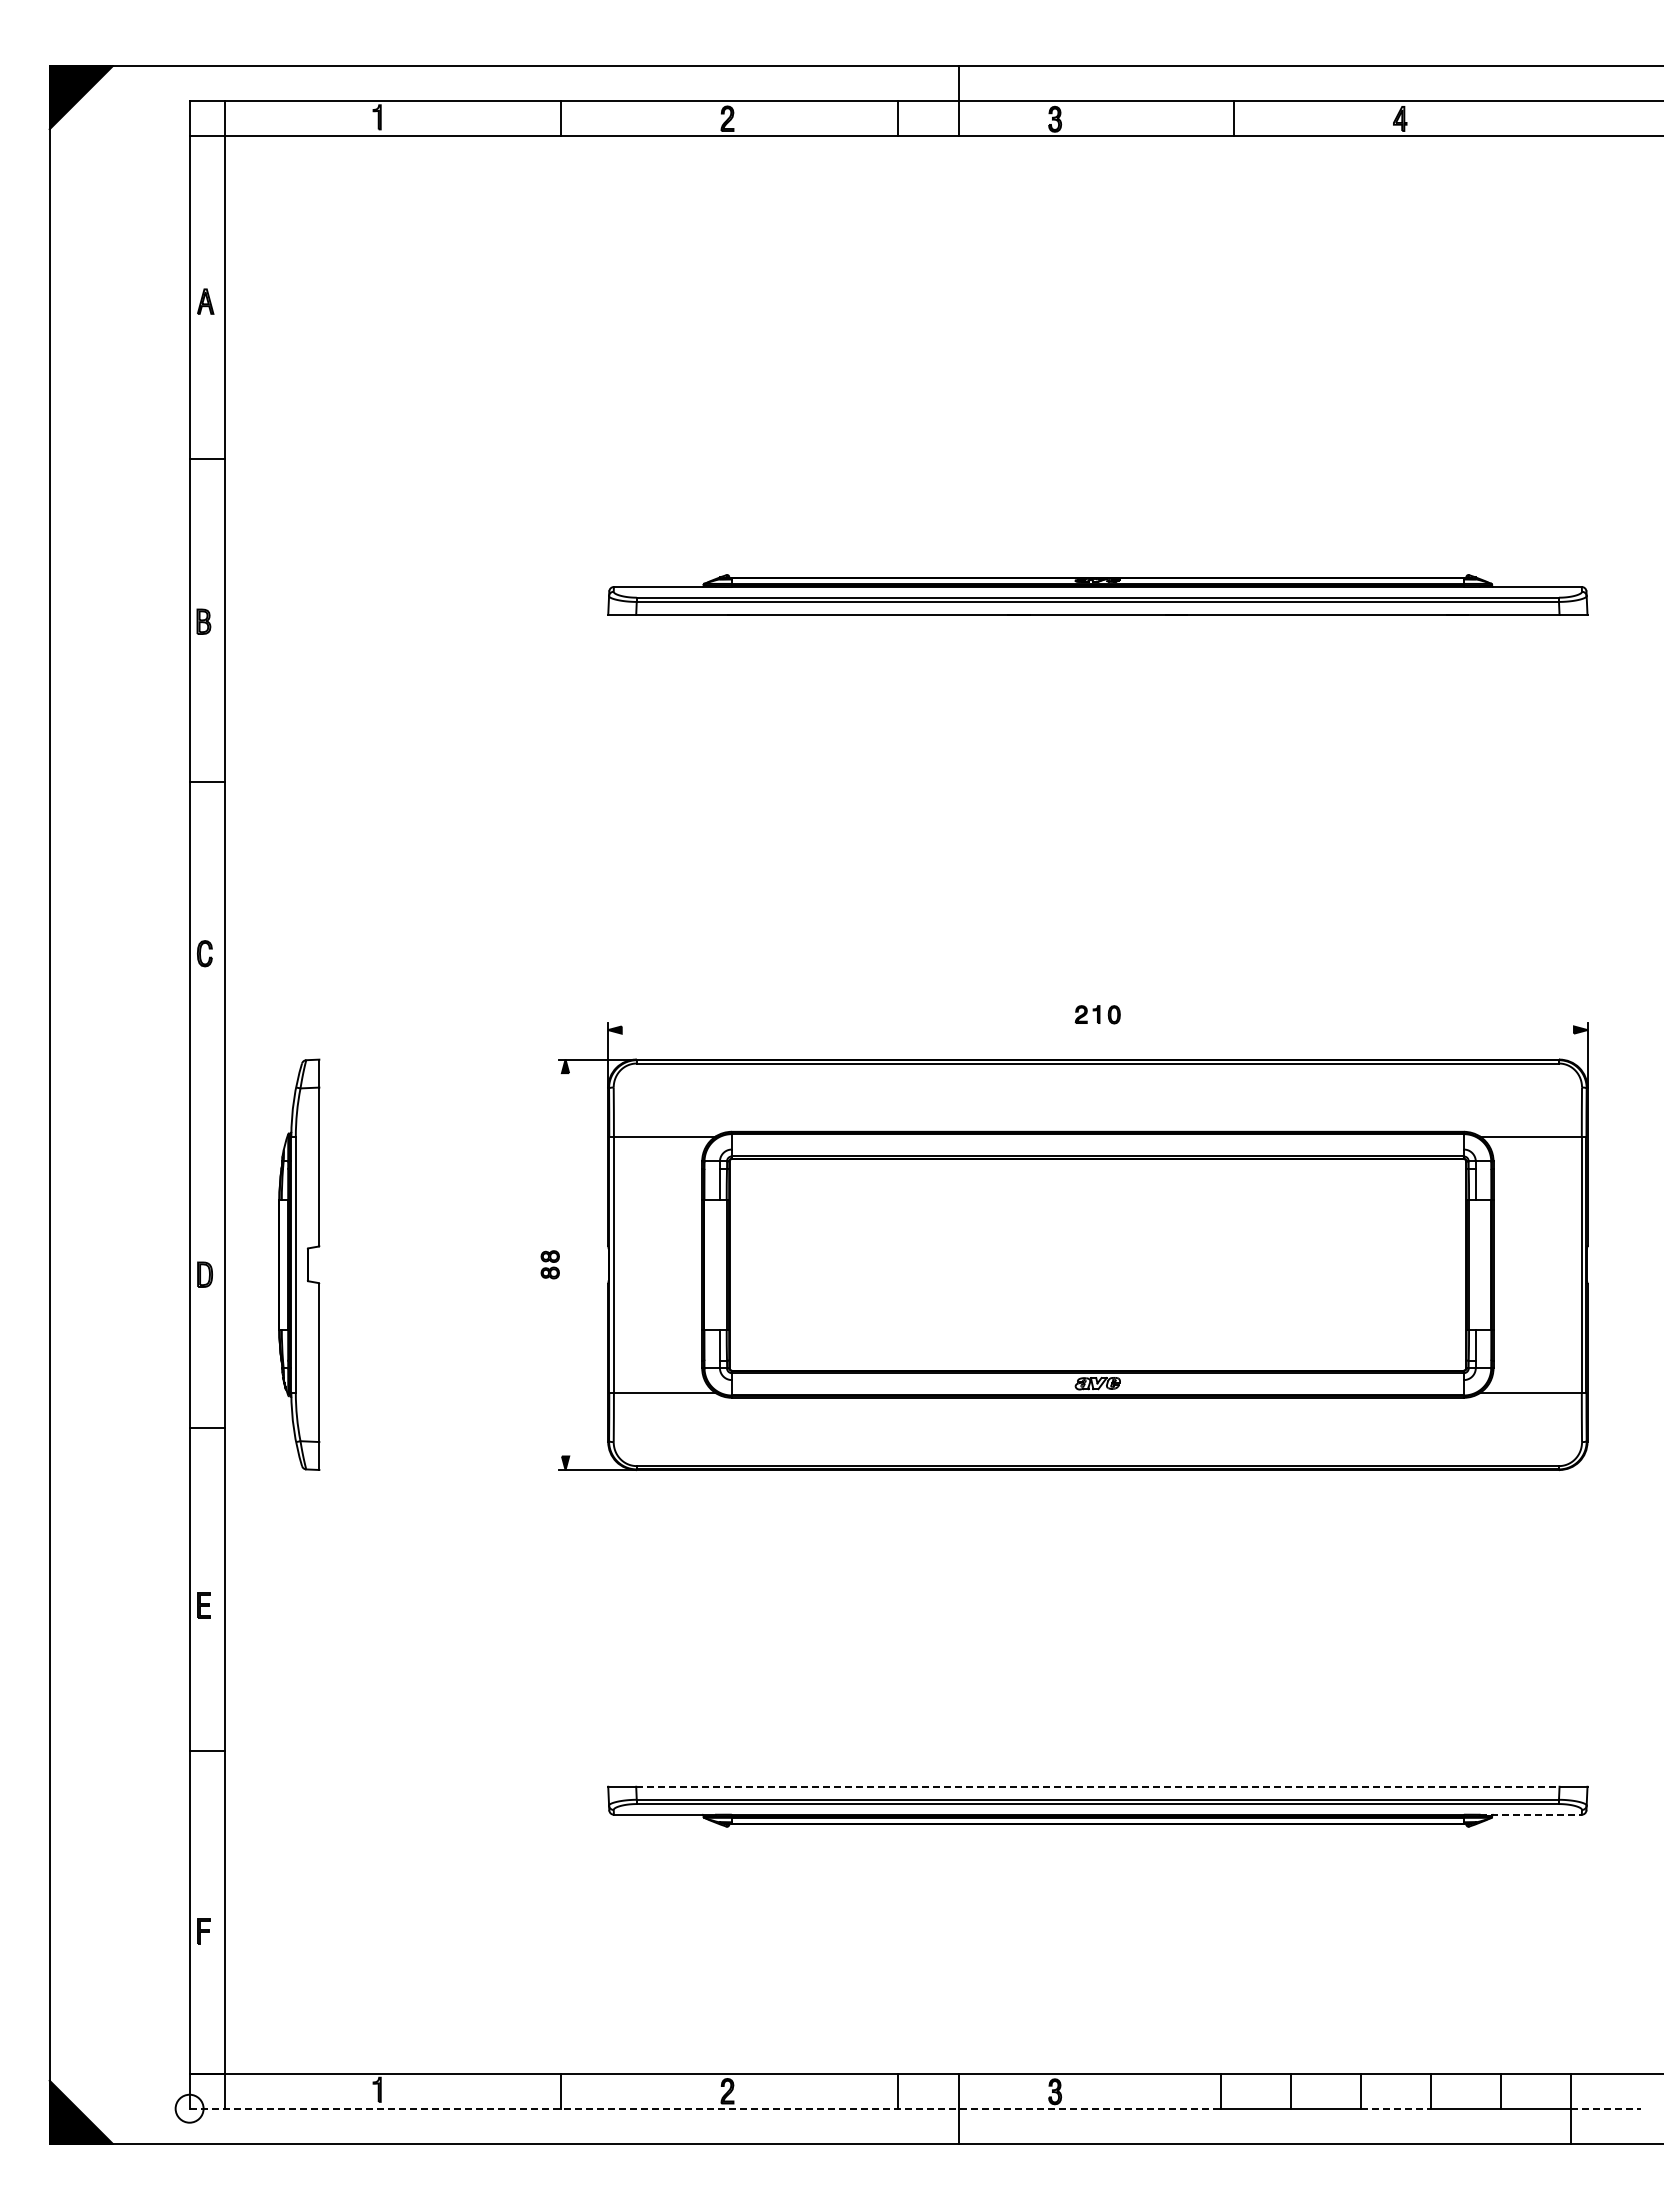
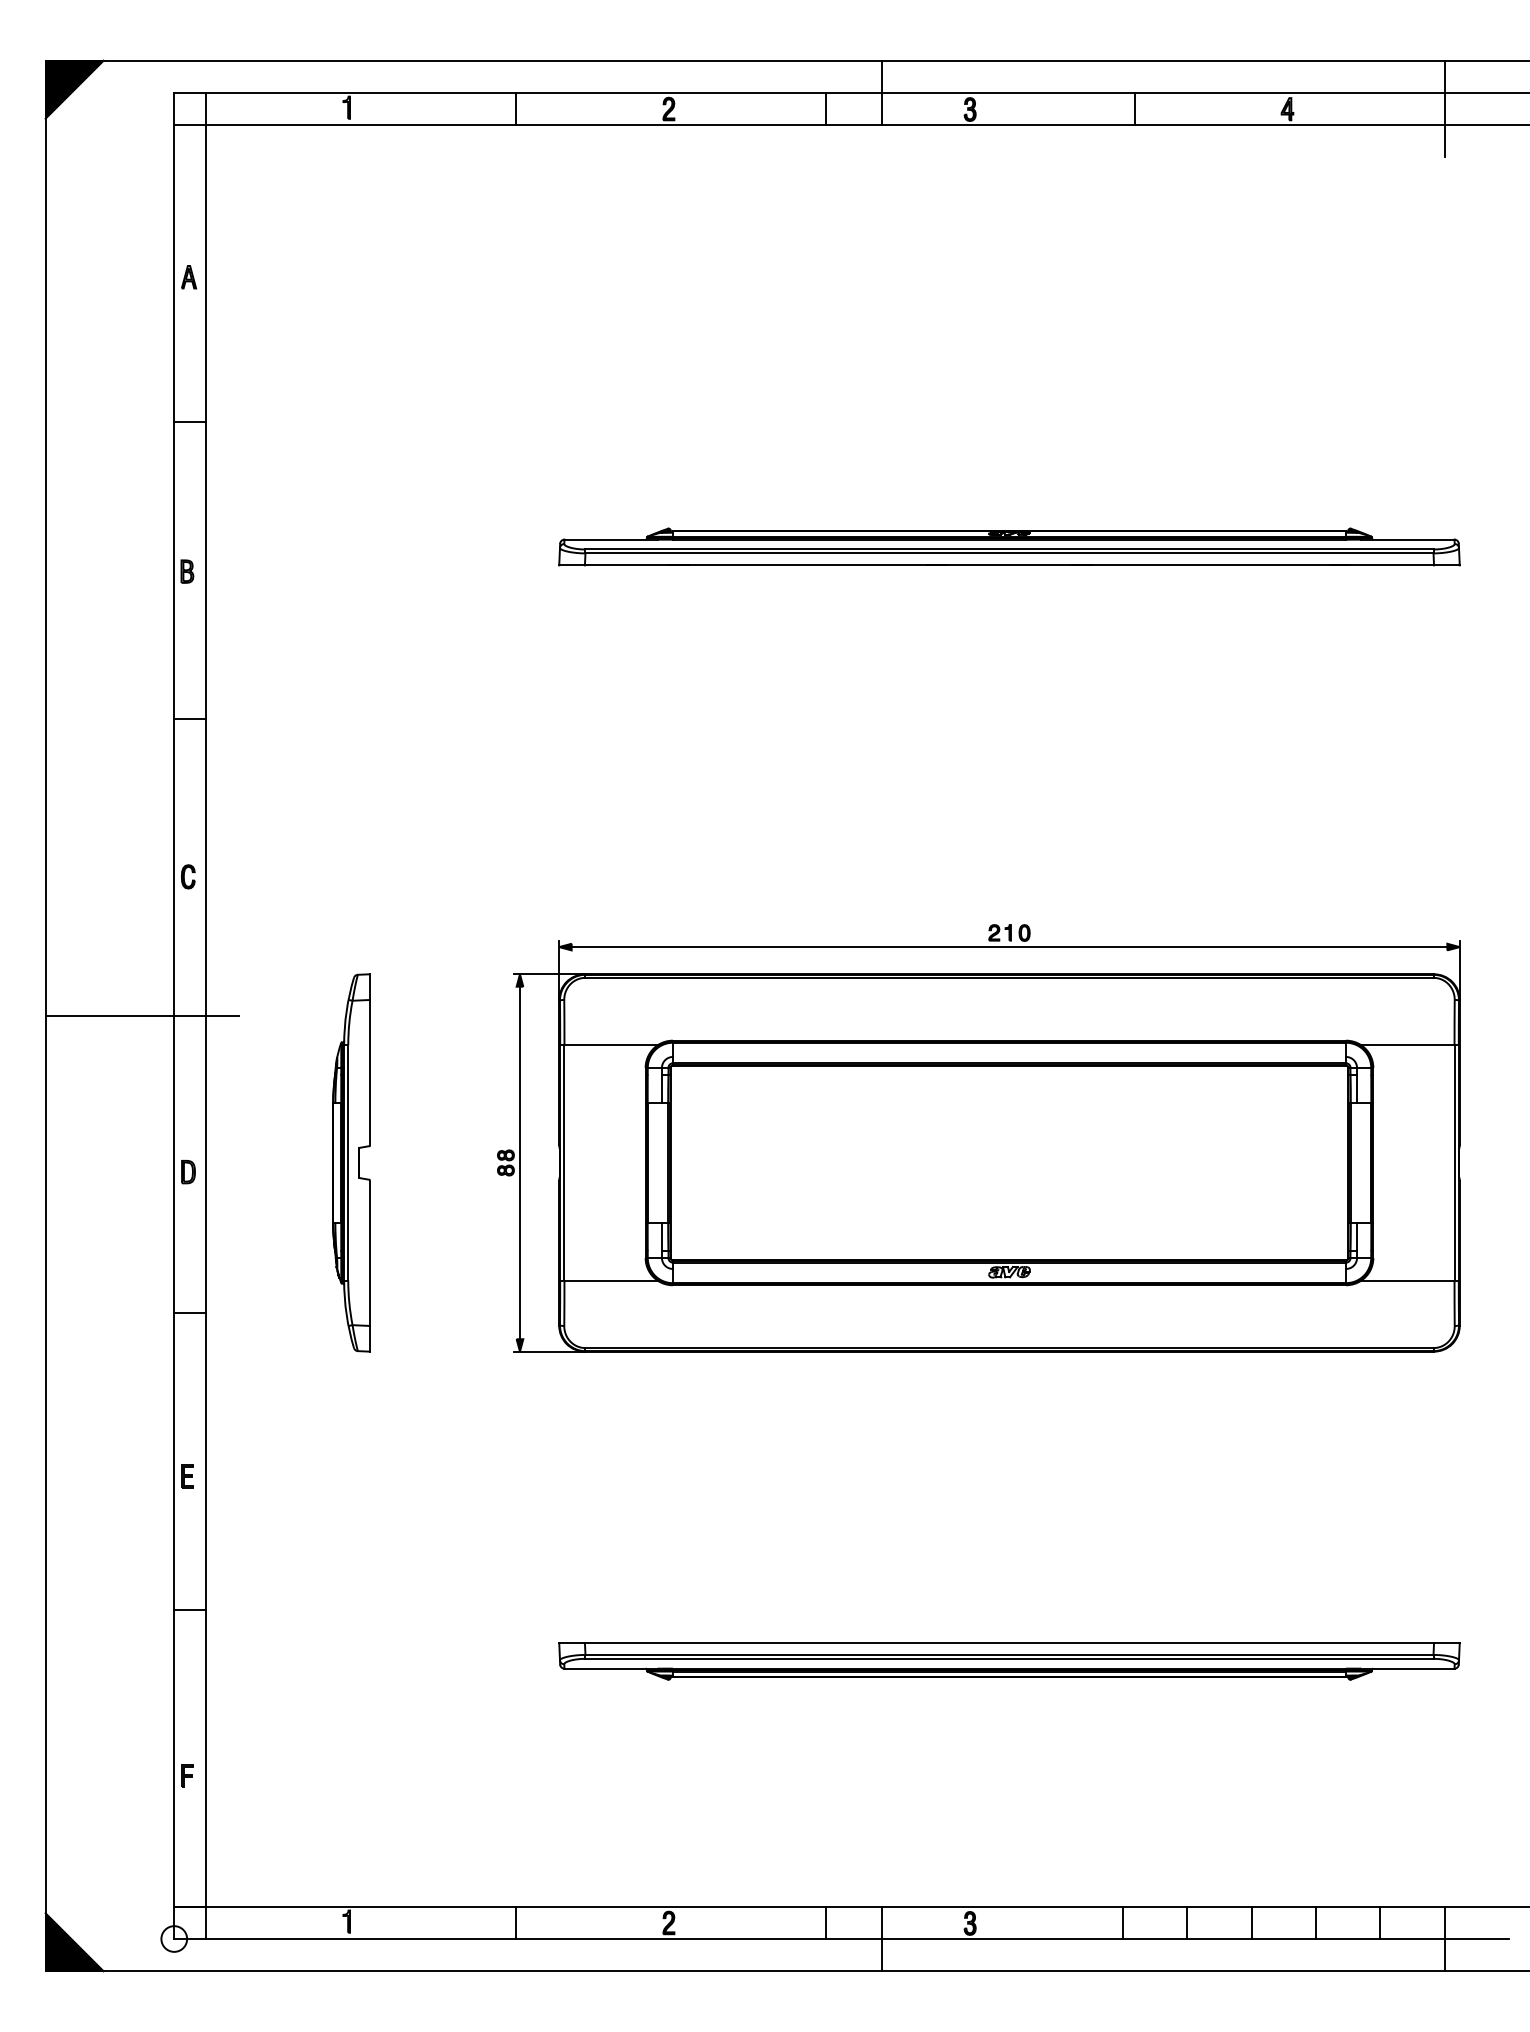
line: (1571, 118) -> (1445, 108), added
line: (1097, 1030) -> (1009, 947), added
line: (154, 1104) -> (141, 1015), added
part: (299, 1264) -> (351, 1162), moved
line: (565, 1264) -> (519, 1162), added
line: (1097, 1786) -> (1009, 1642), dashed -> solid
line: (1531, 1814) -> (1408, 1668), dashed -> solid
line: (705, 2108) -> (648, 1938), dashed -> solid
line: (1396, 2108) -> (1284, 1938), dashed -> solid
line: (1606, 2108) -> (1477, 1938), dashed -> solid

